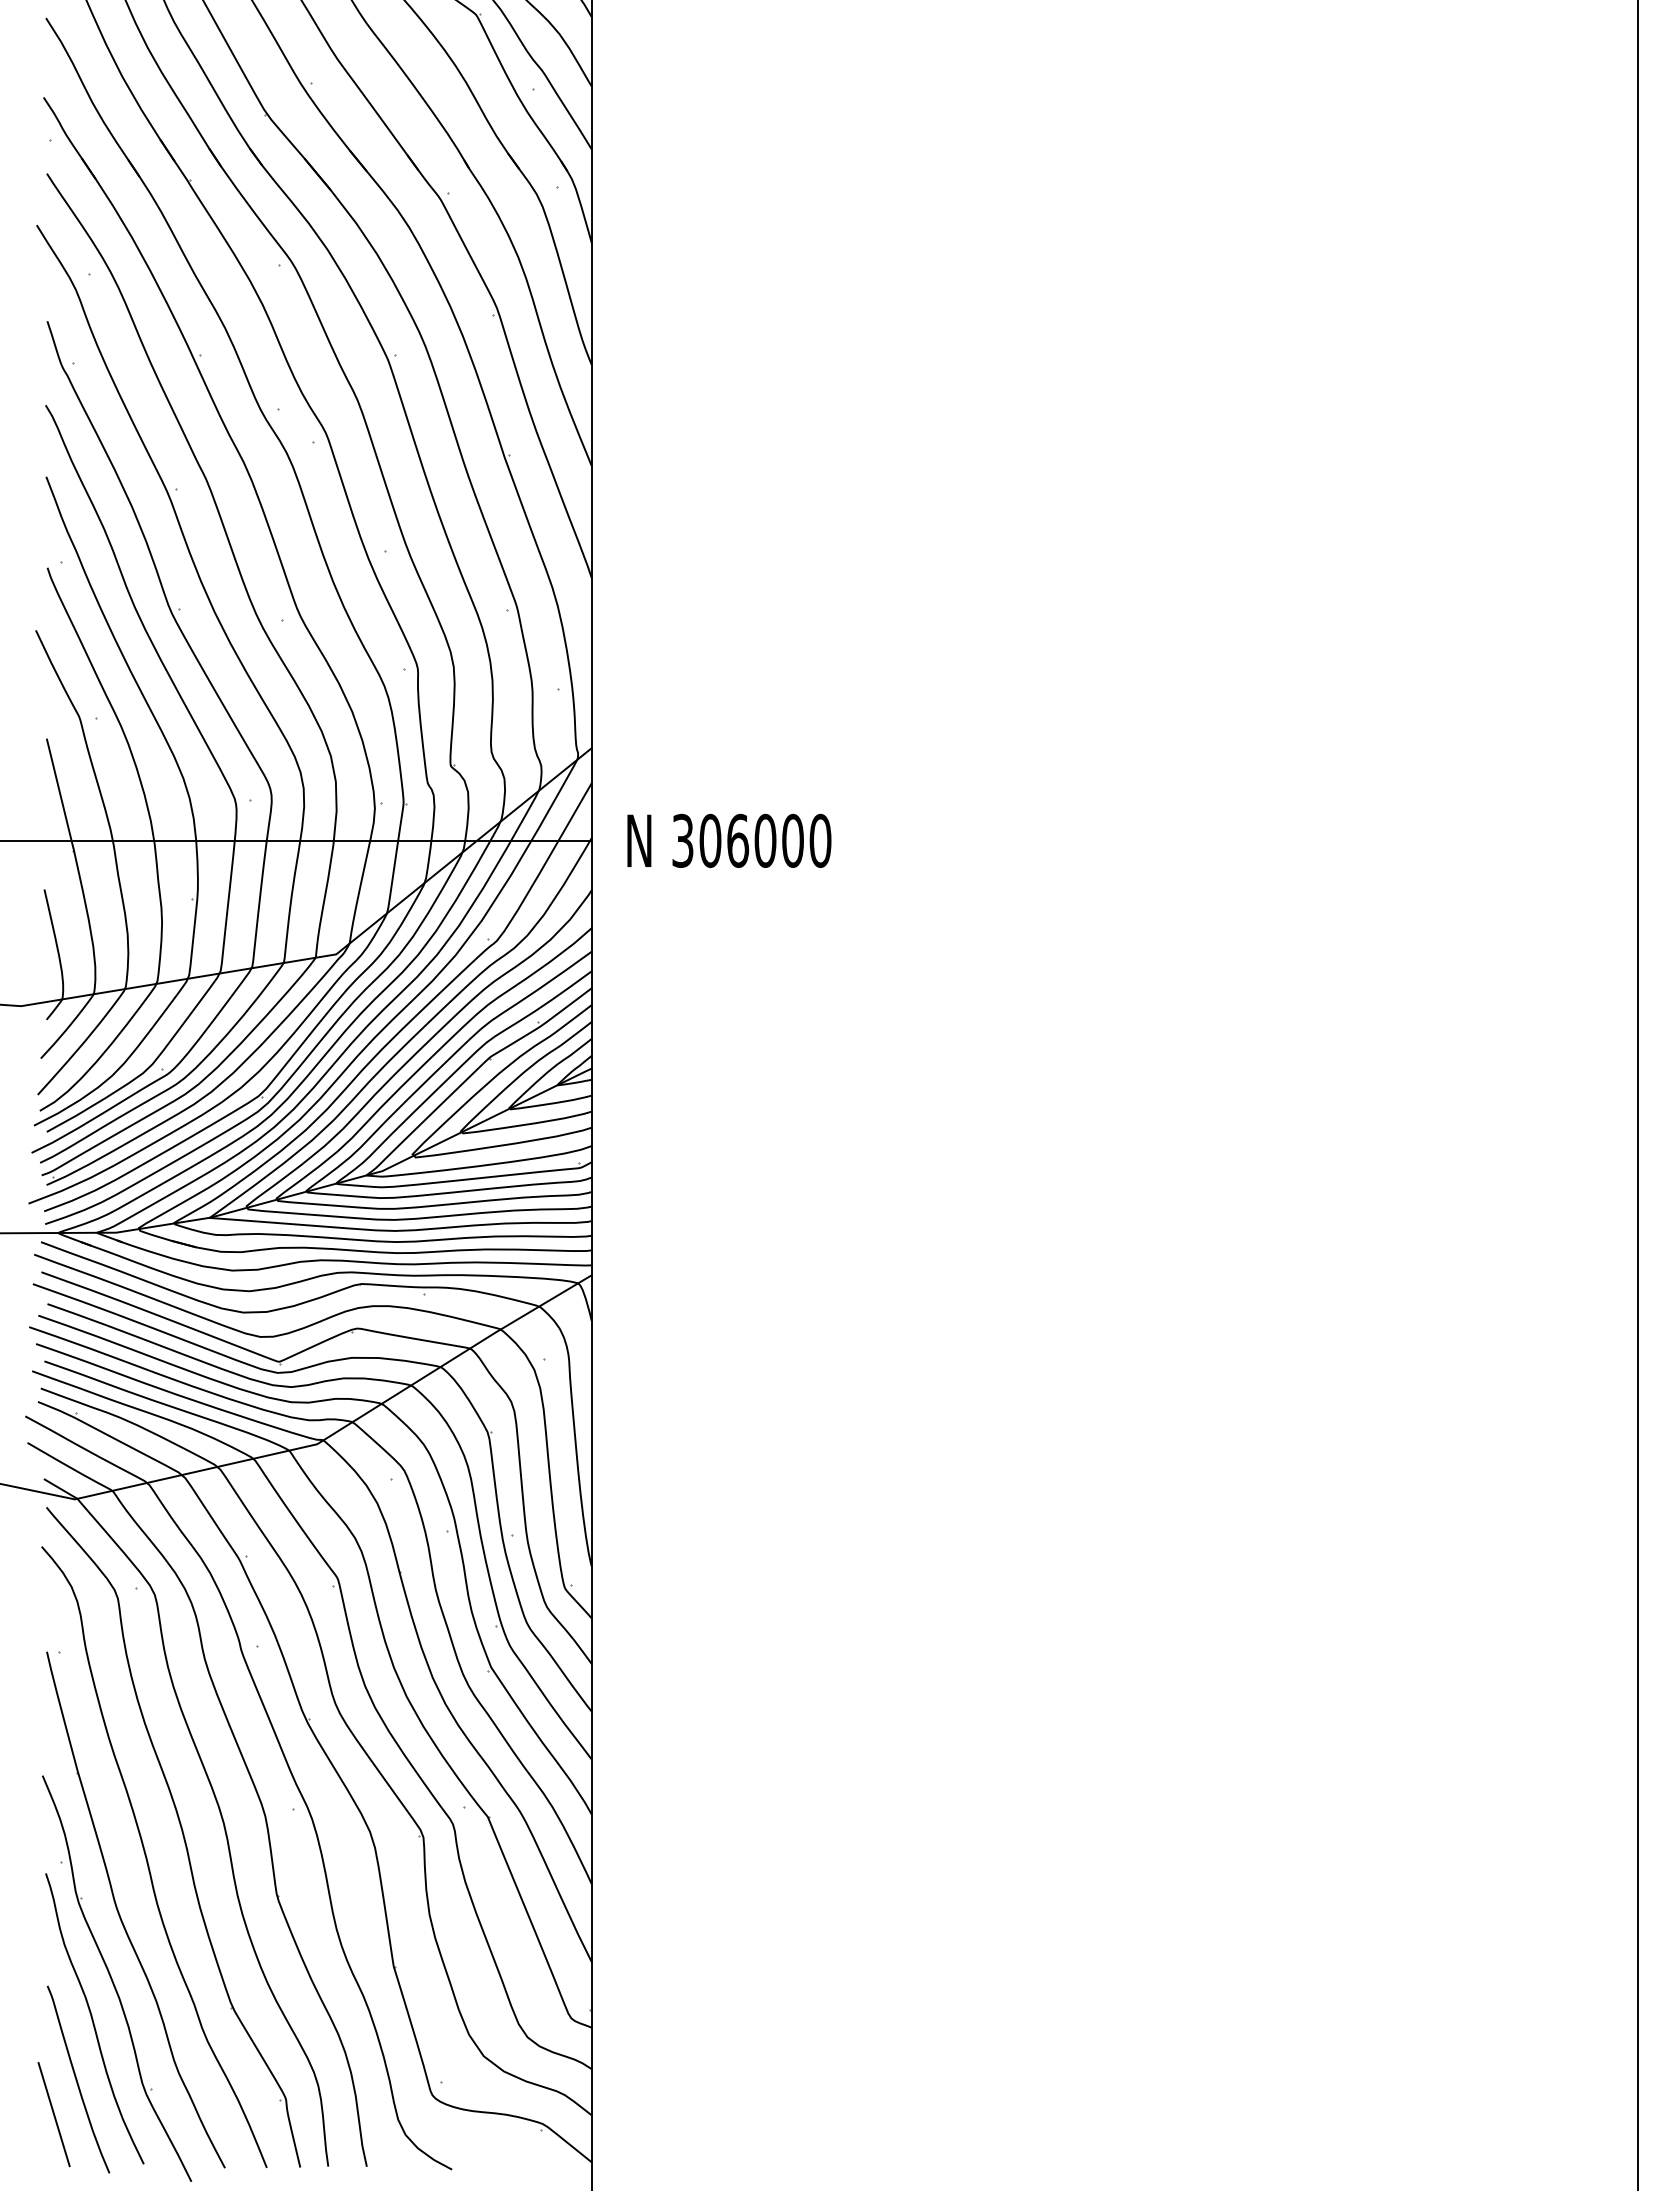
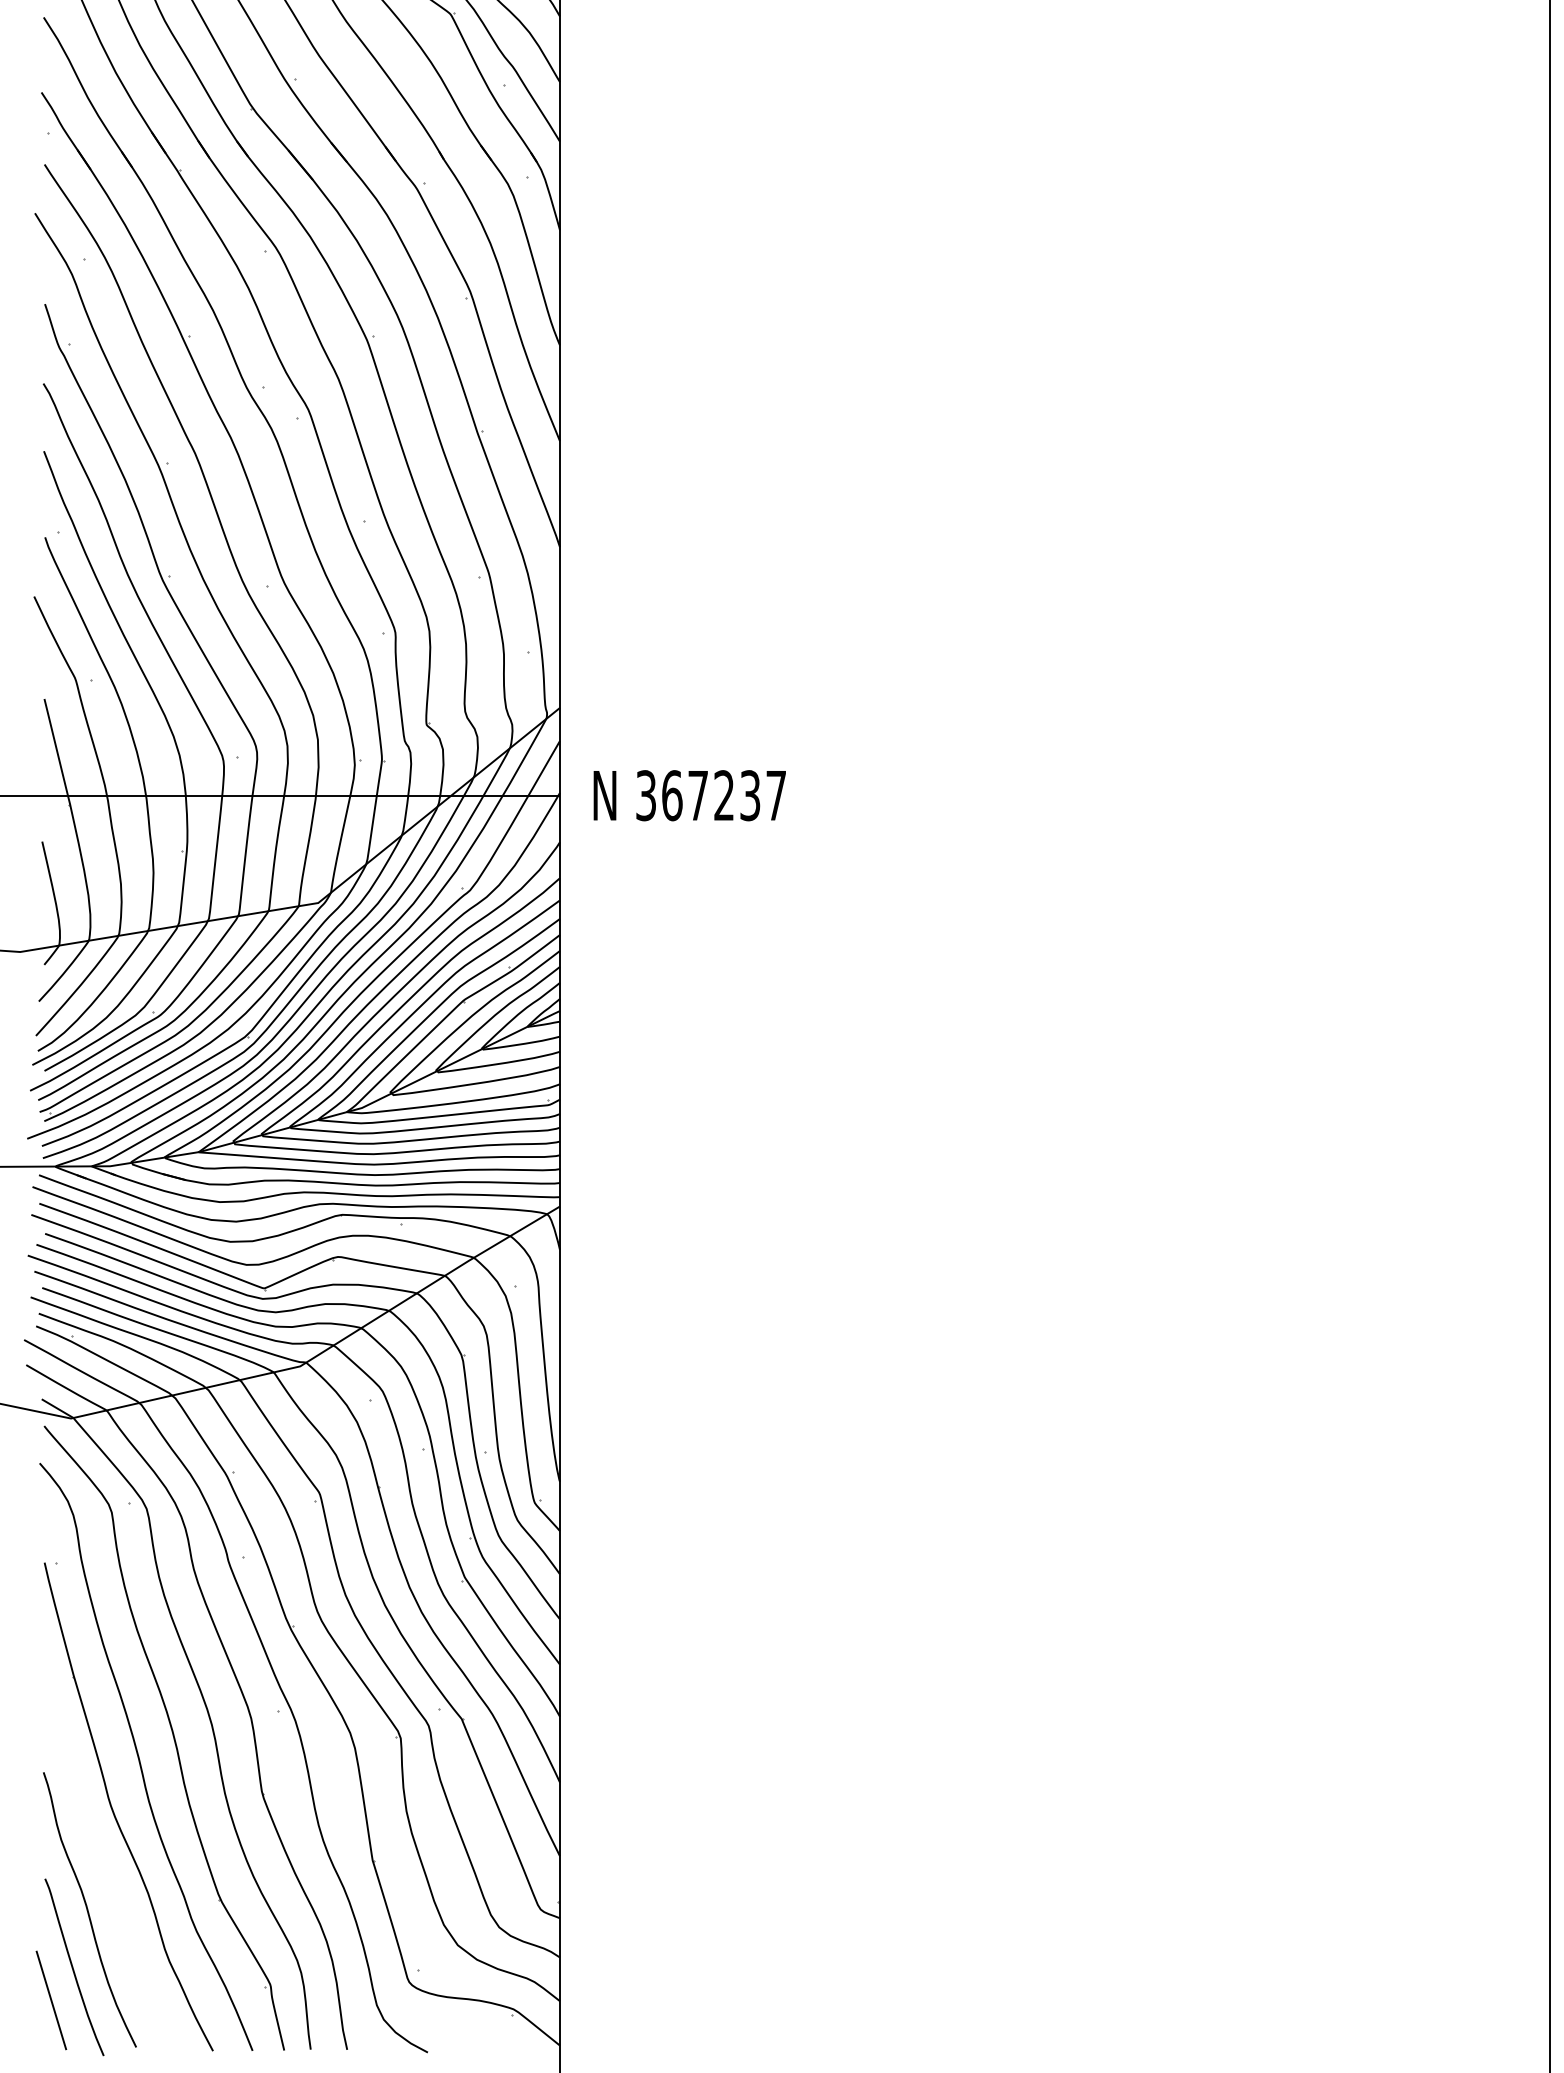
text: (765, 840) -> (724, 795), 306000 -> 367237
part: (117, 1978) -> (111, 1871), removed

